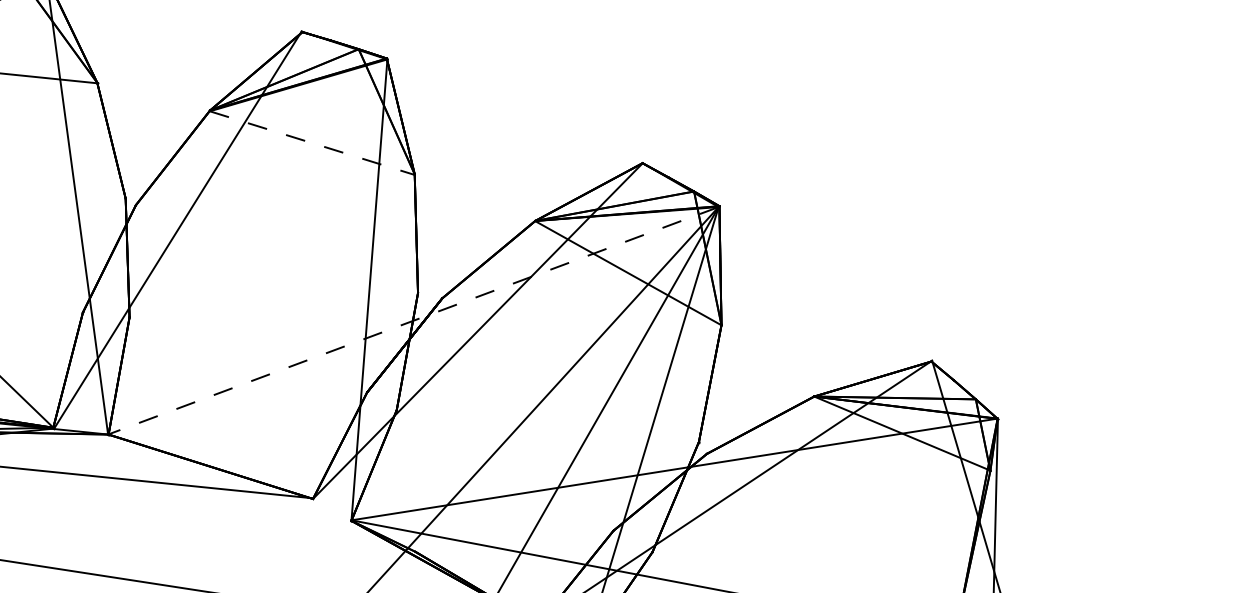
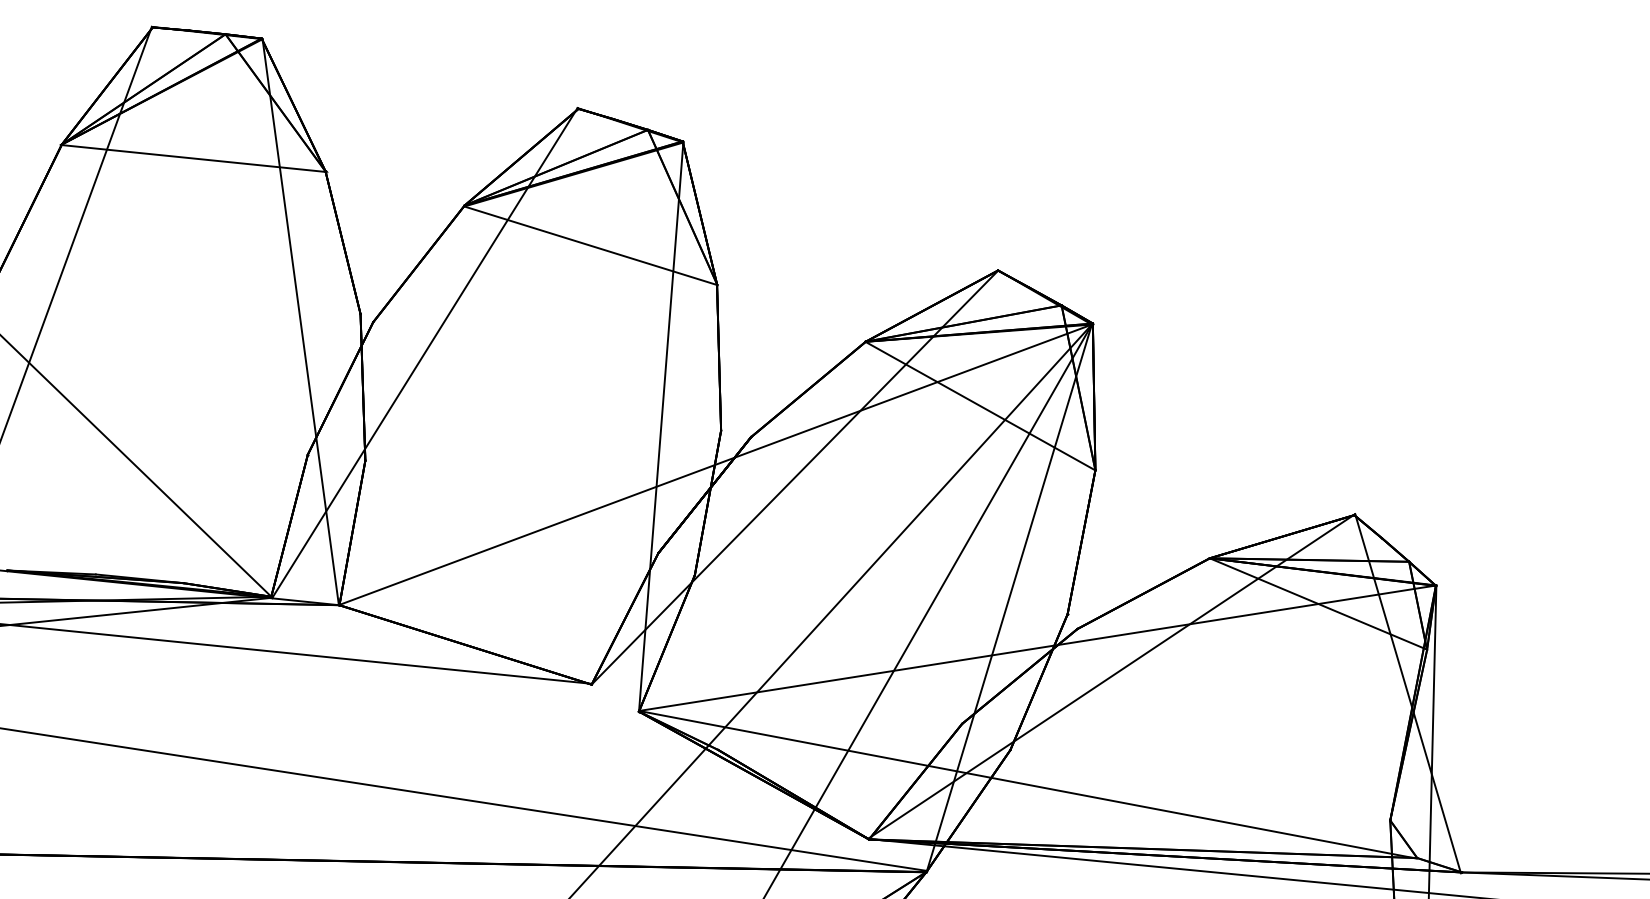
line: (312, 142) -> (591, 245), dashed -> solid
line: (413, 320) -> (715, 464), dashed -> solid

